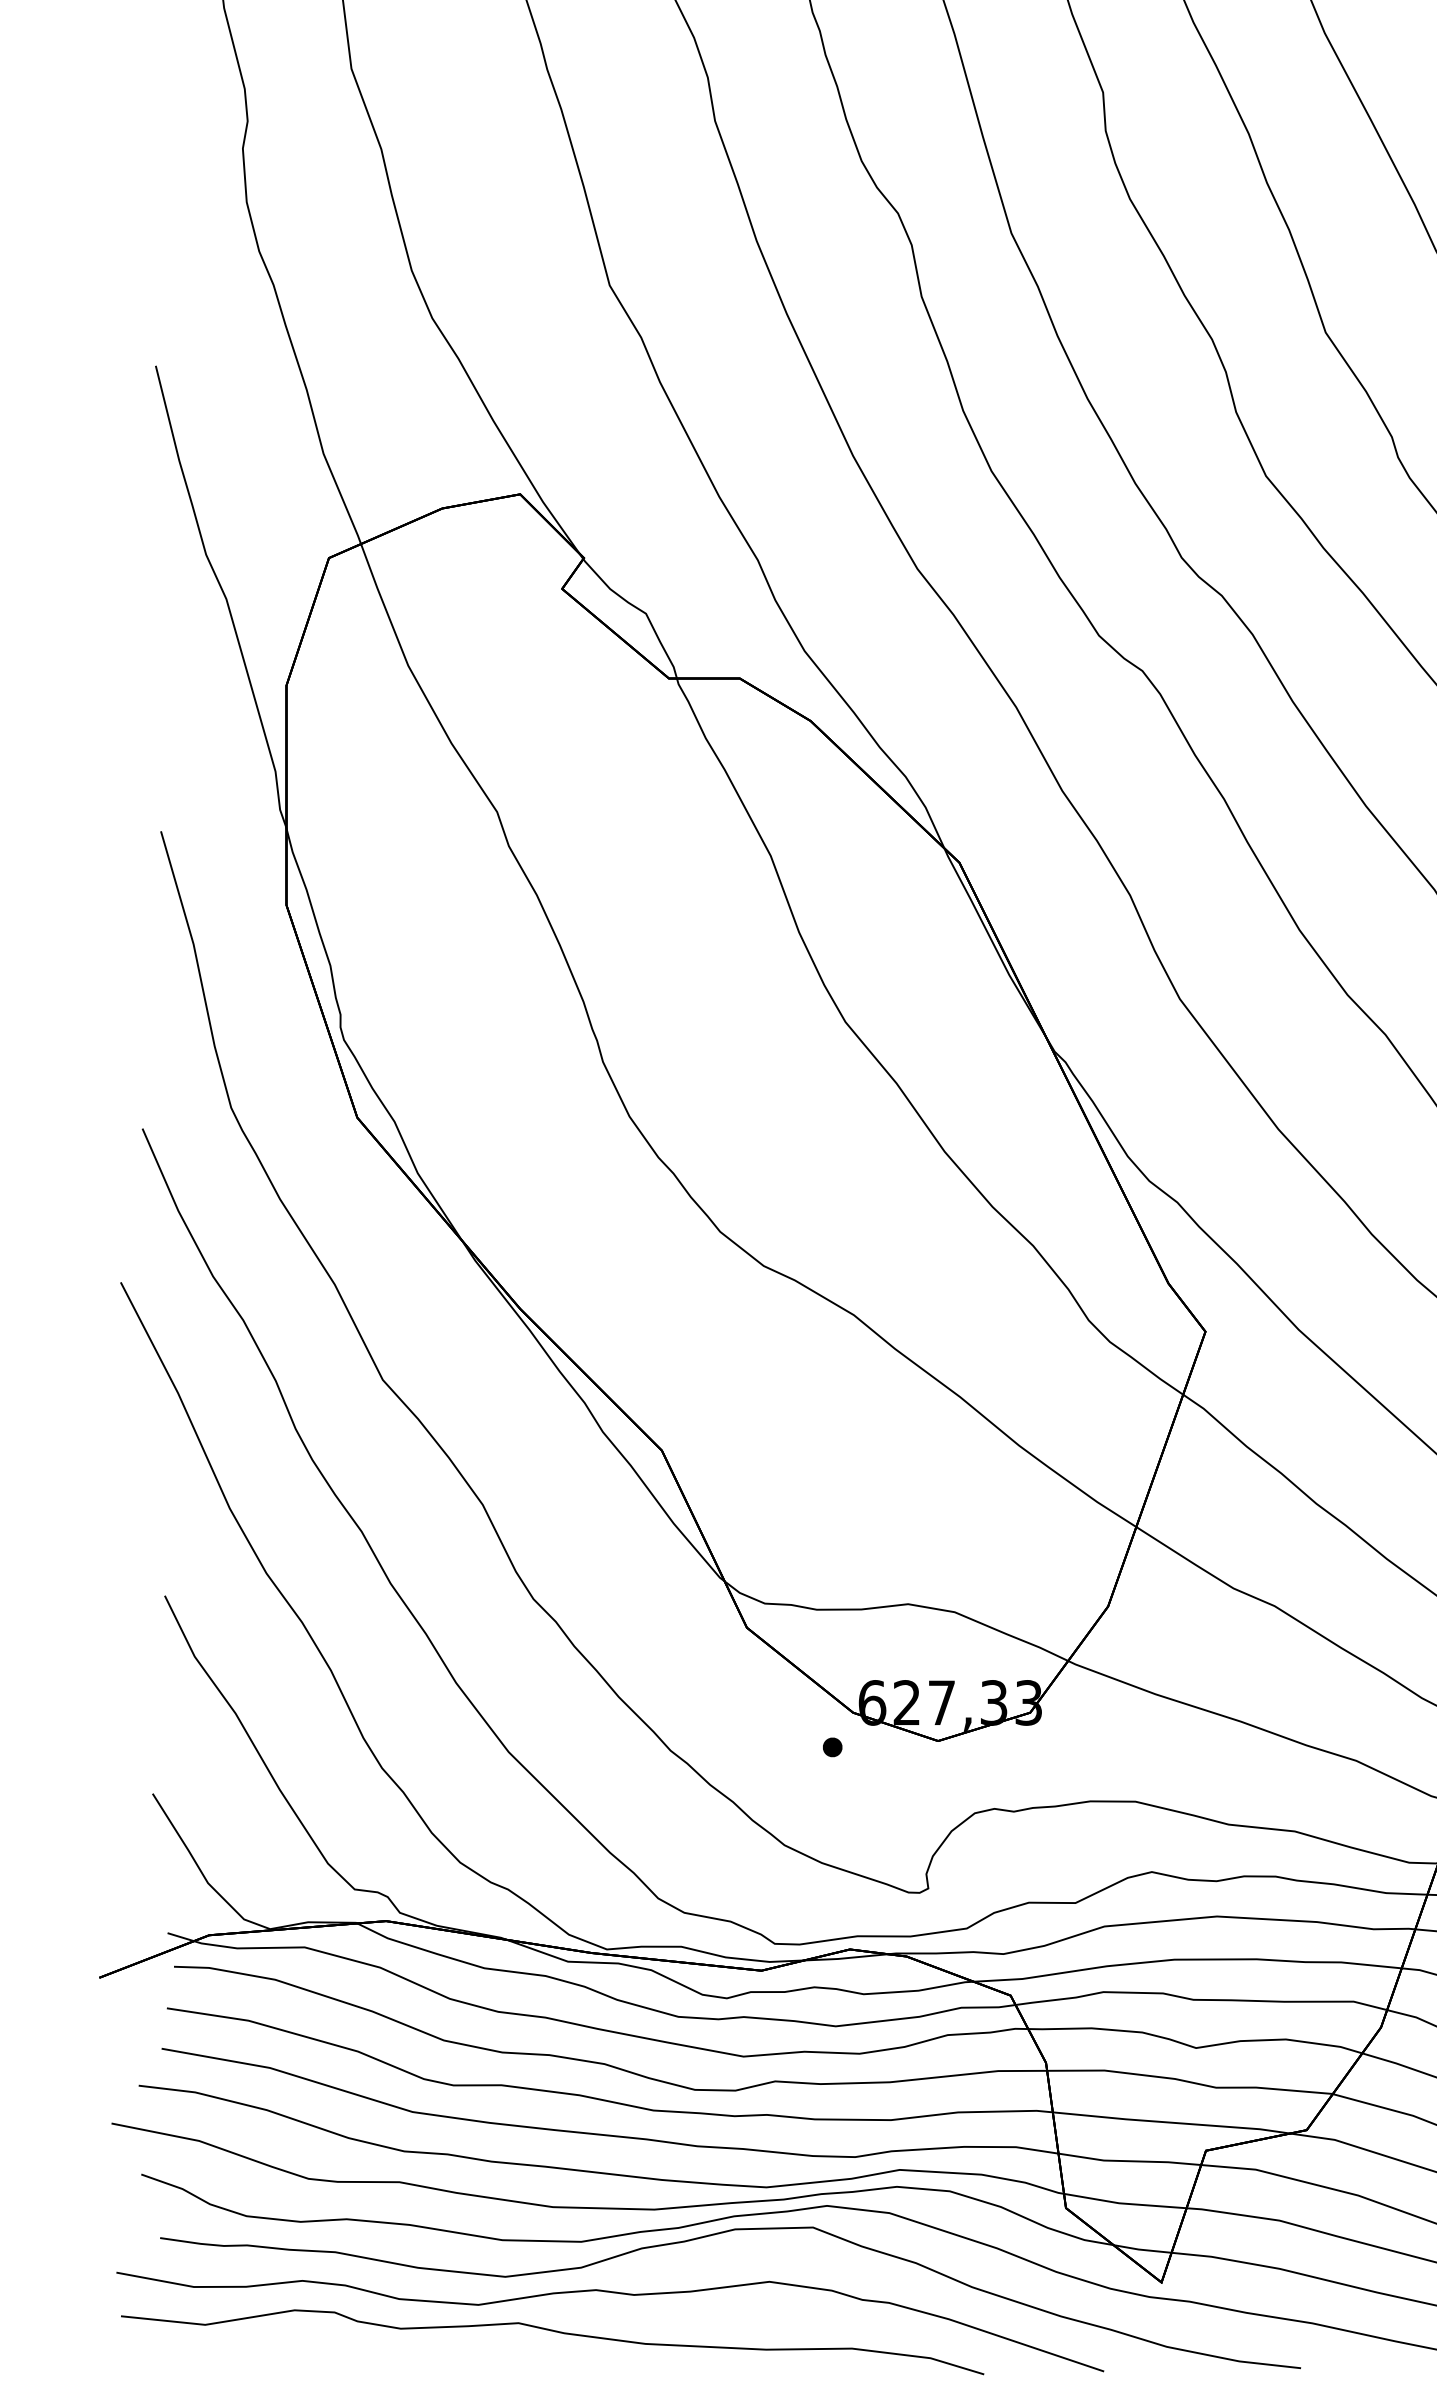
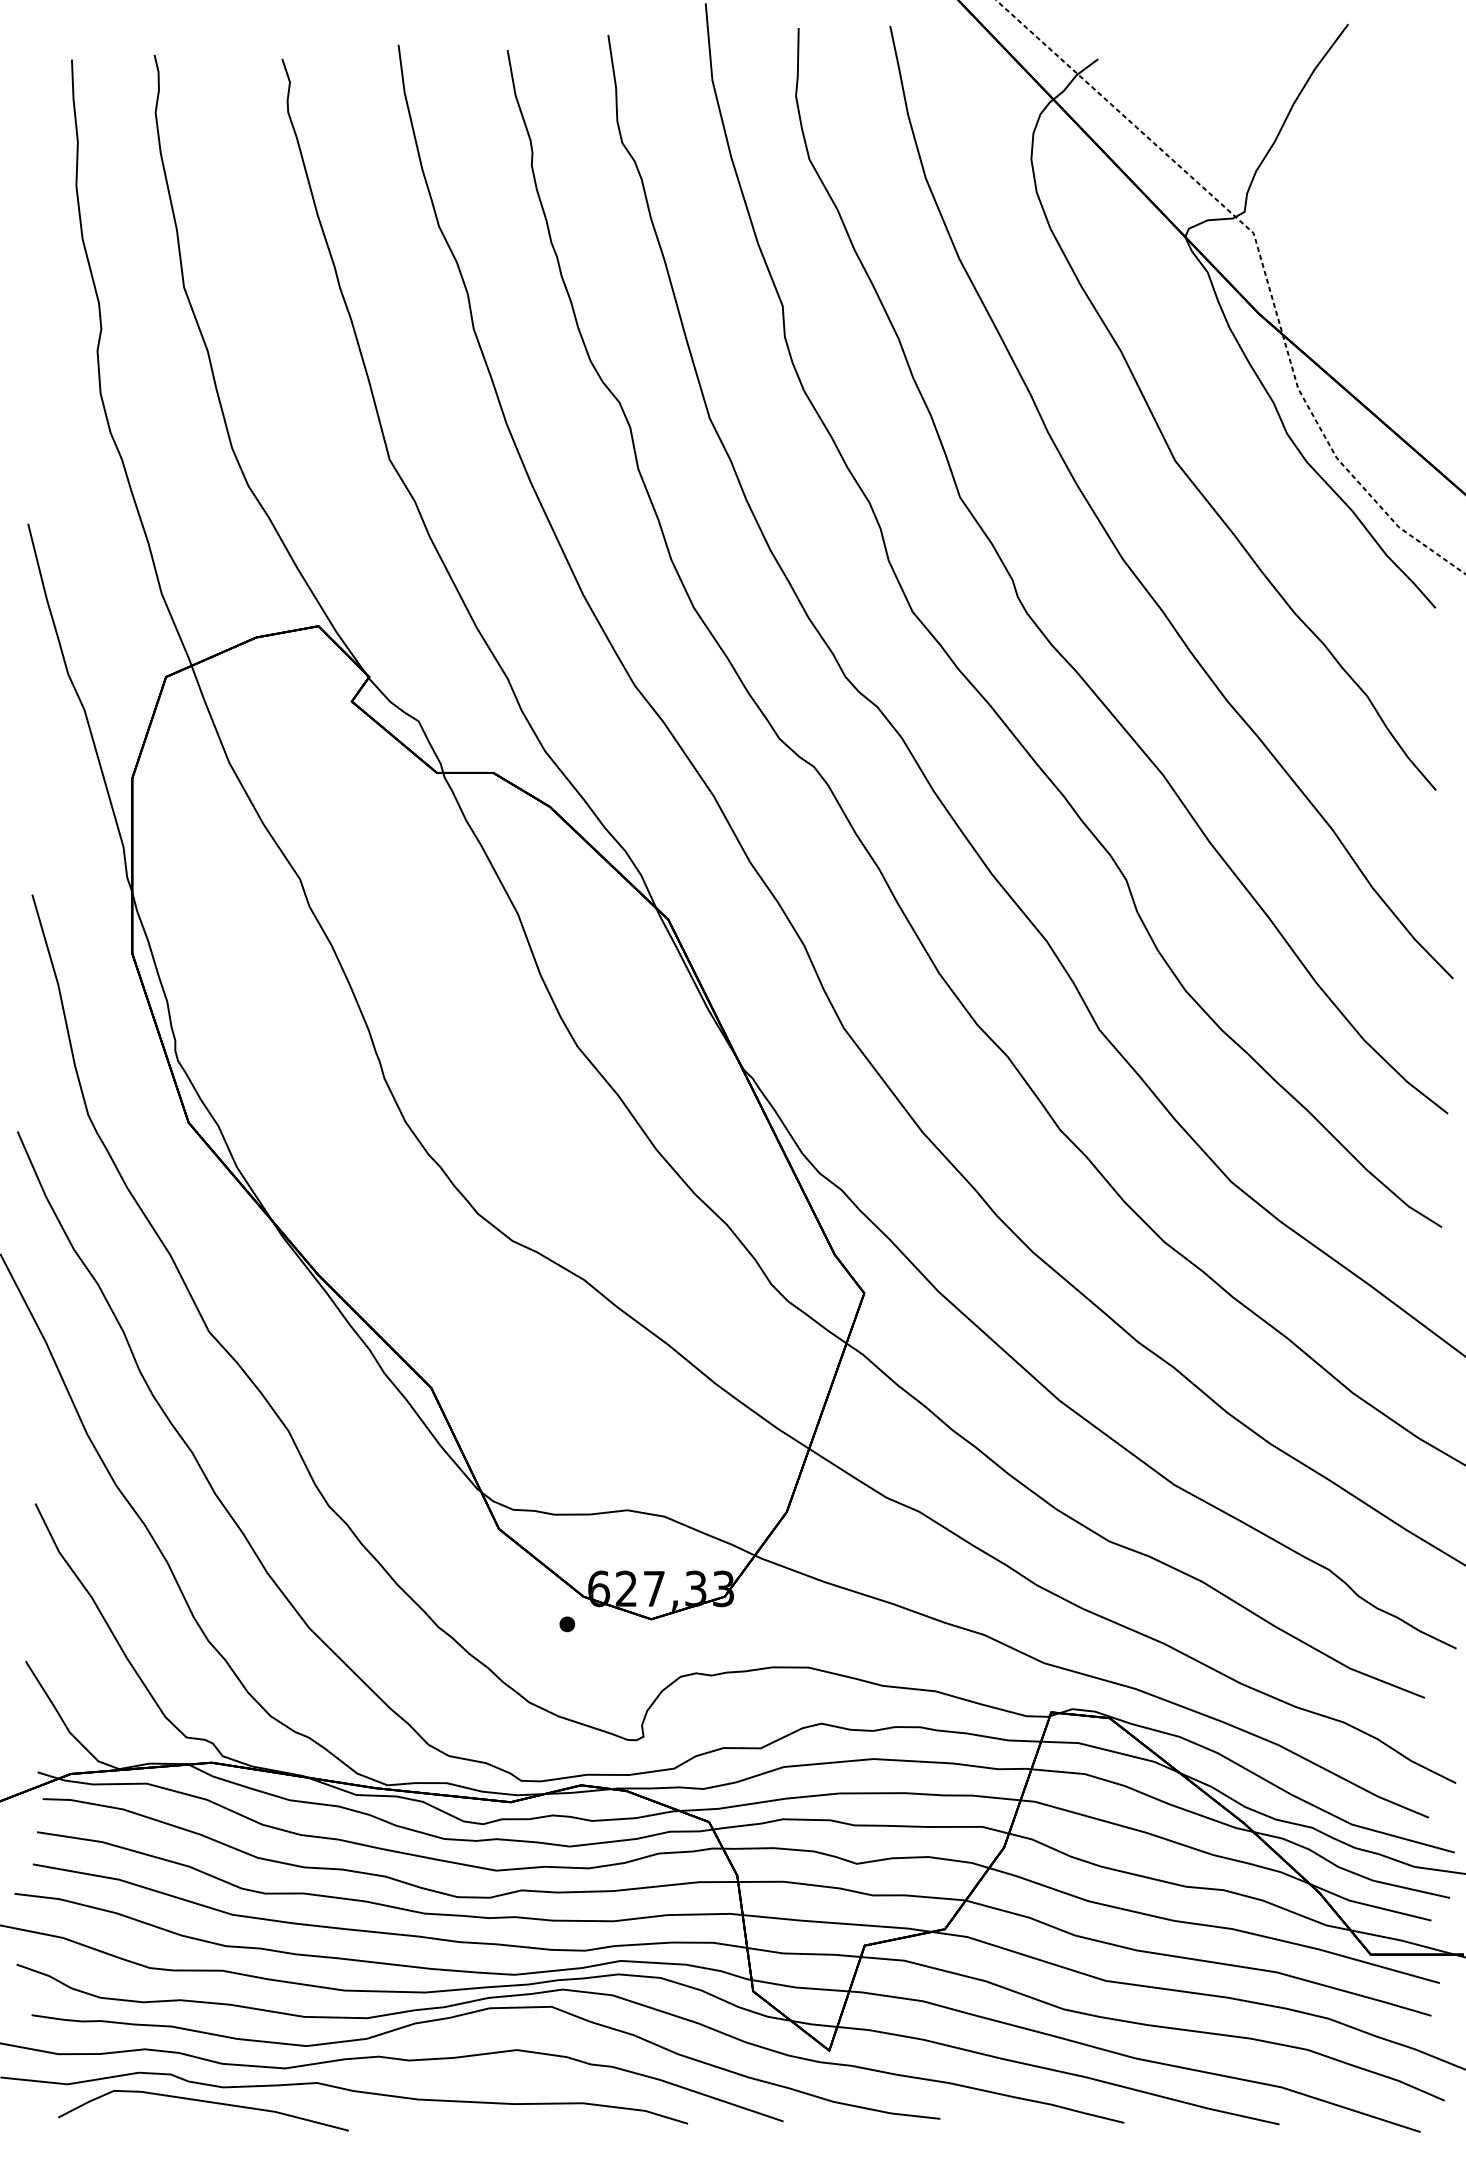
curve: (377, 2347) -> (204, 2102), added

